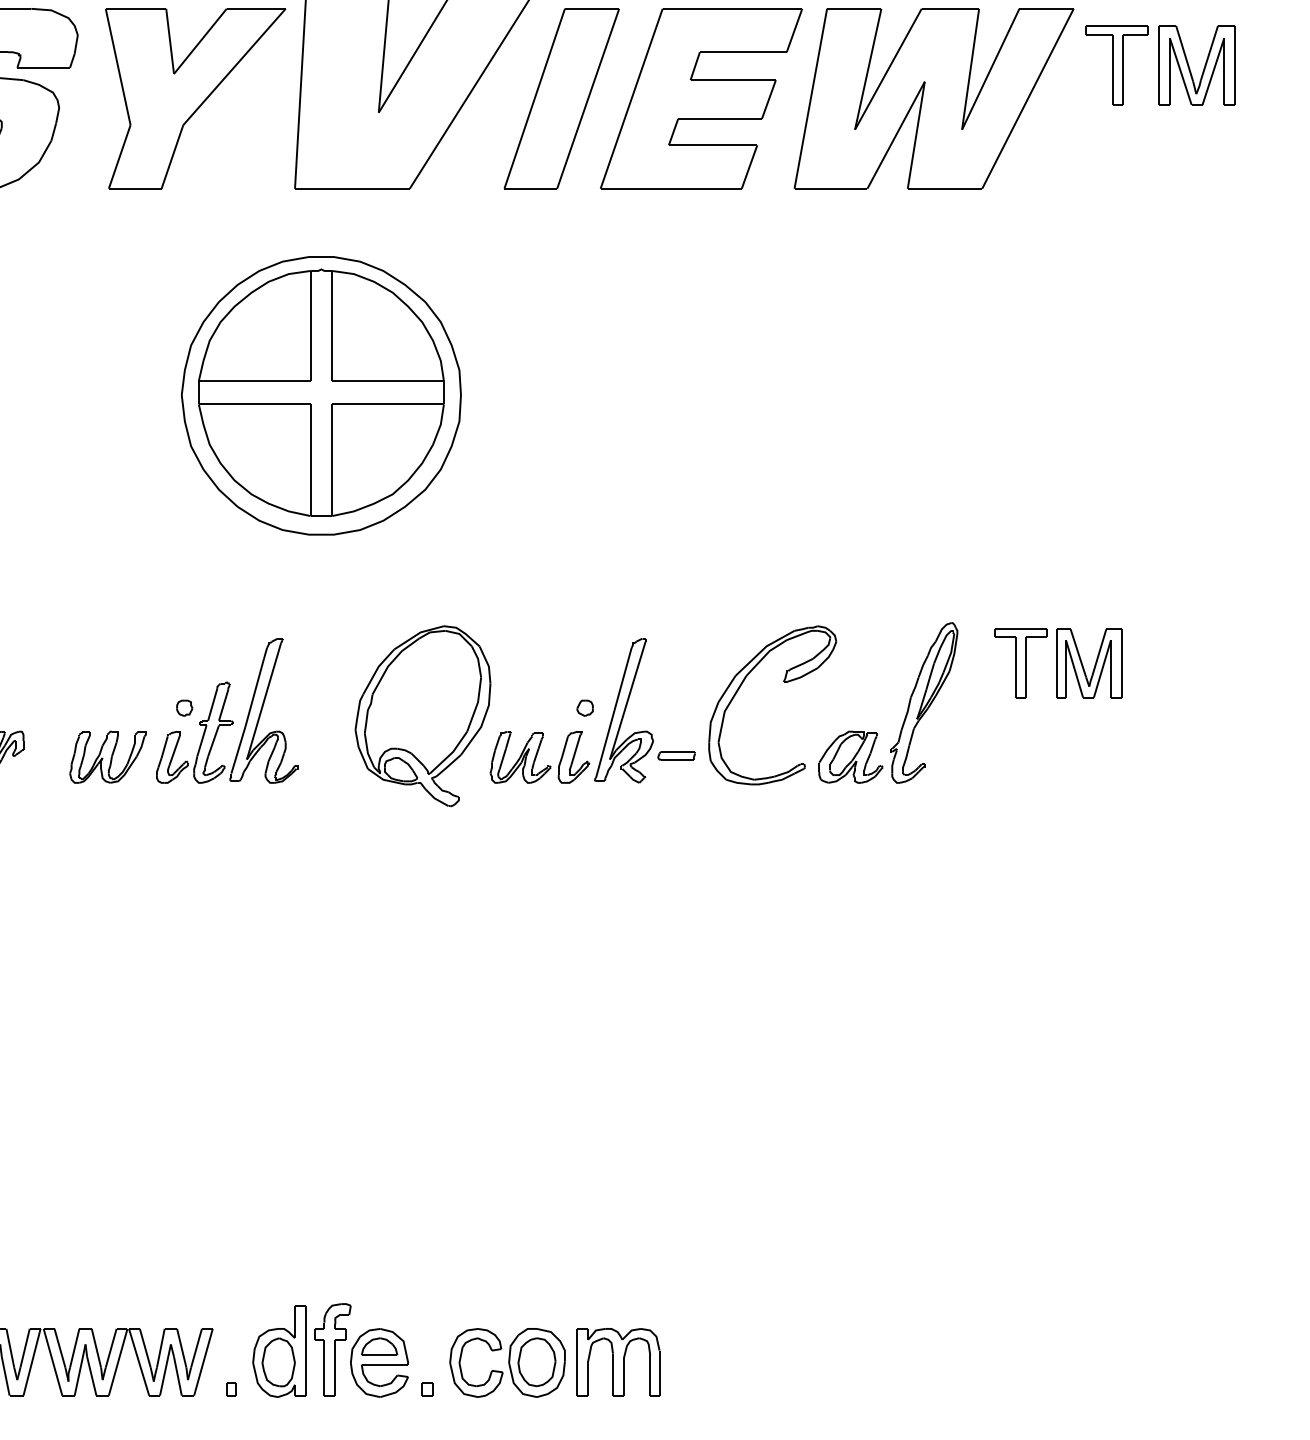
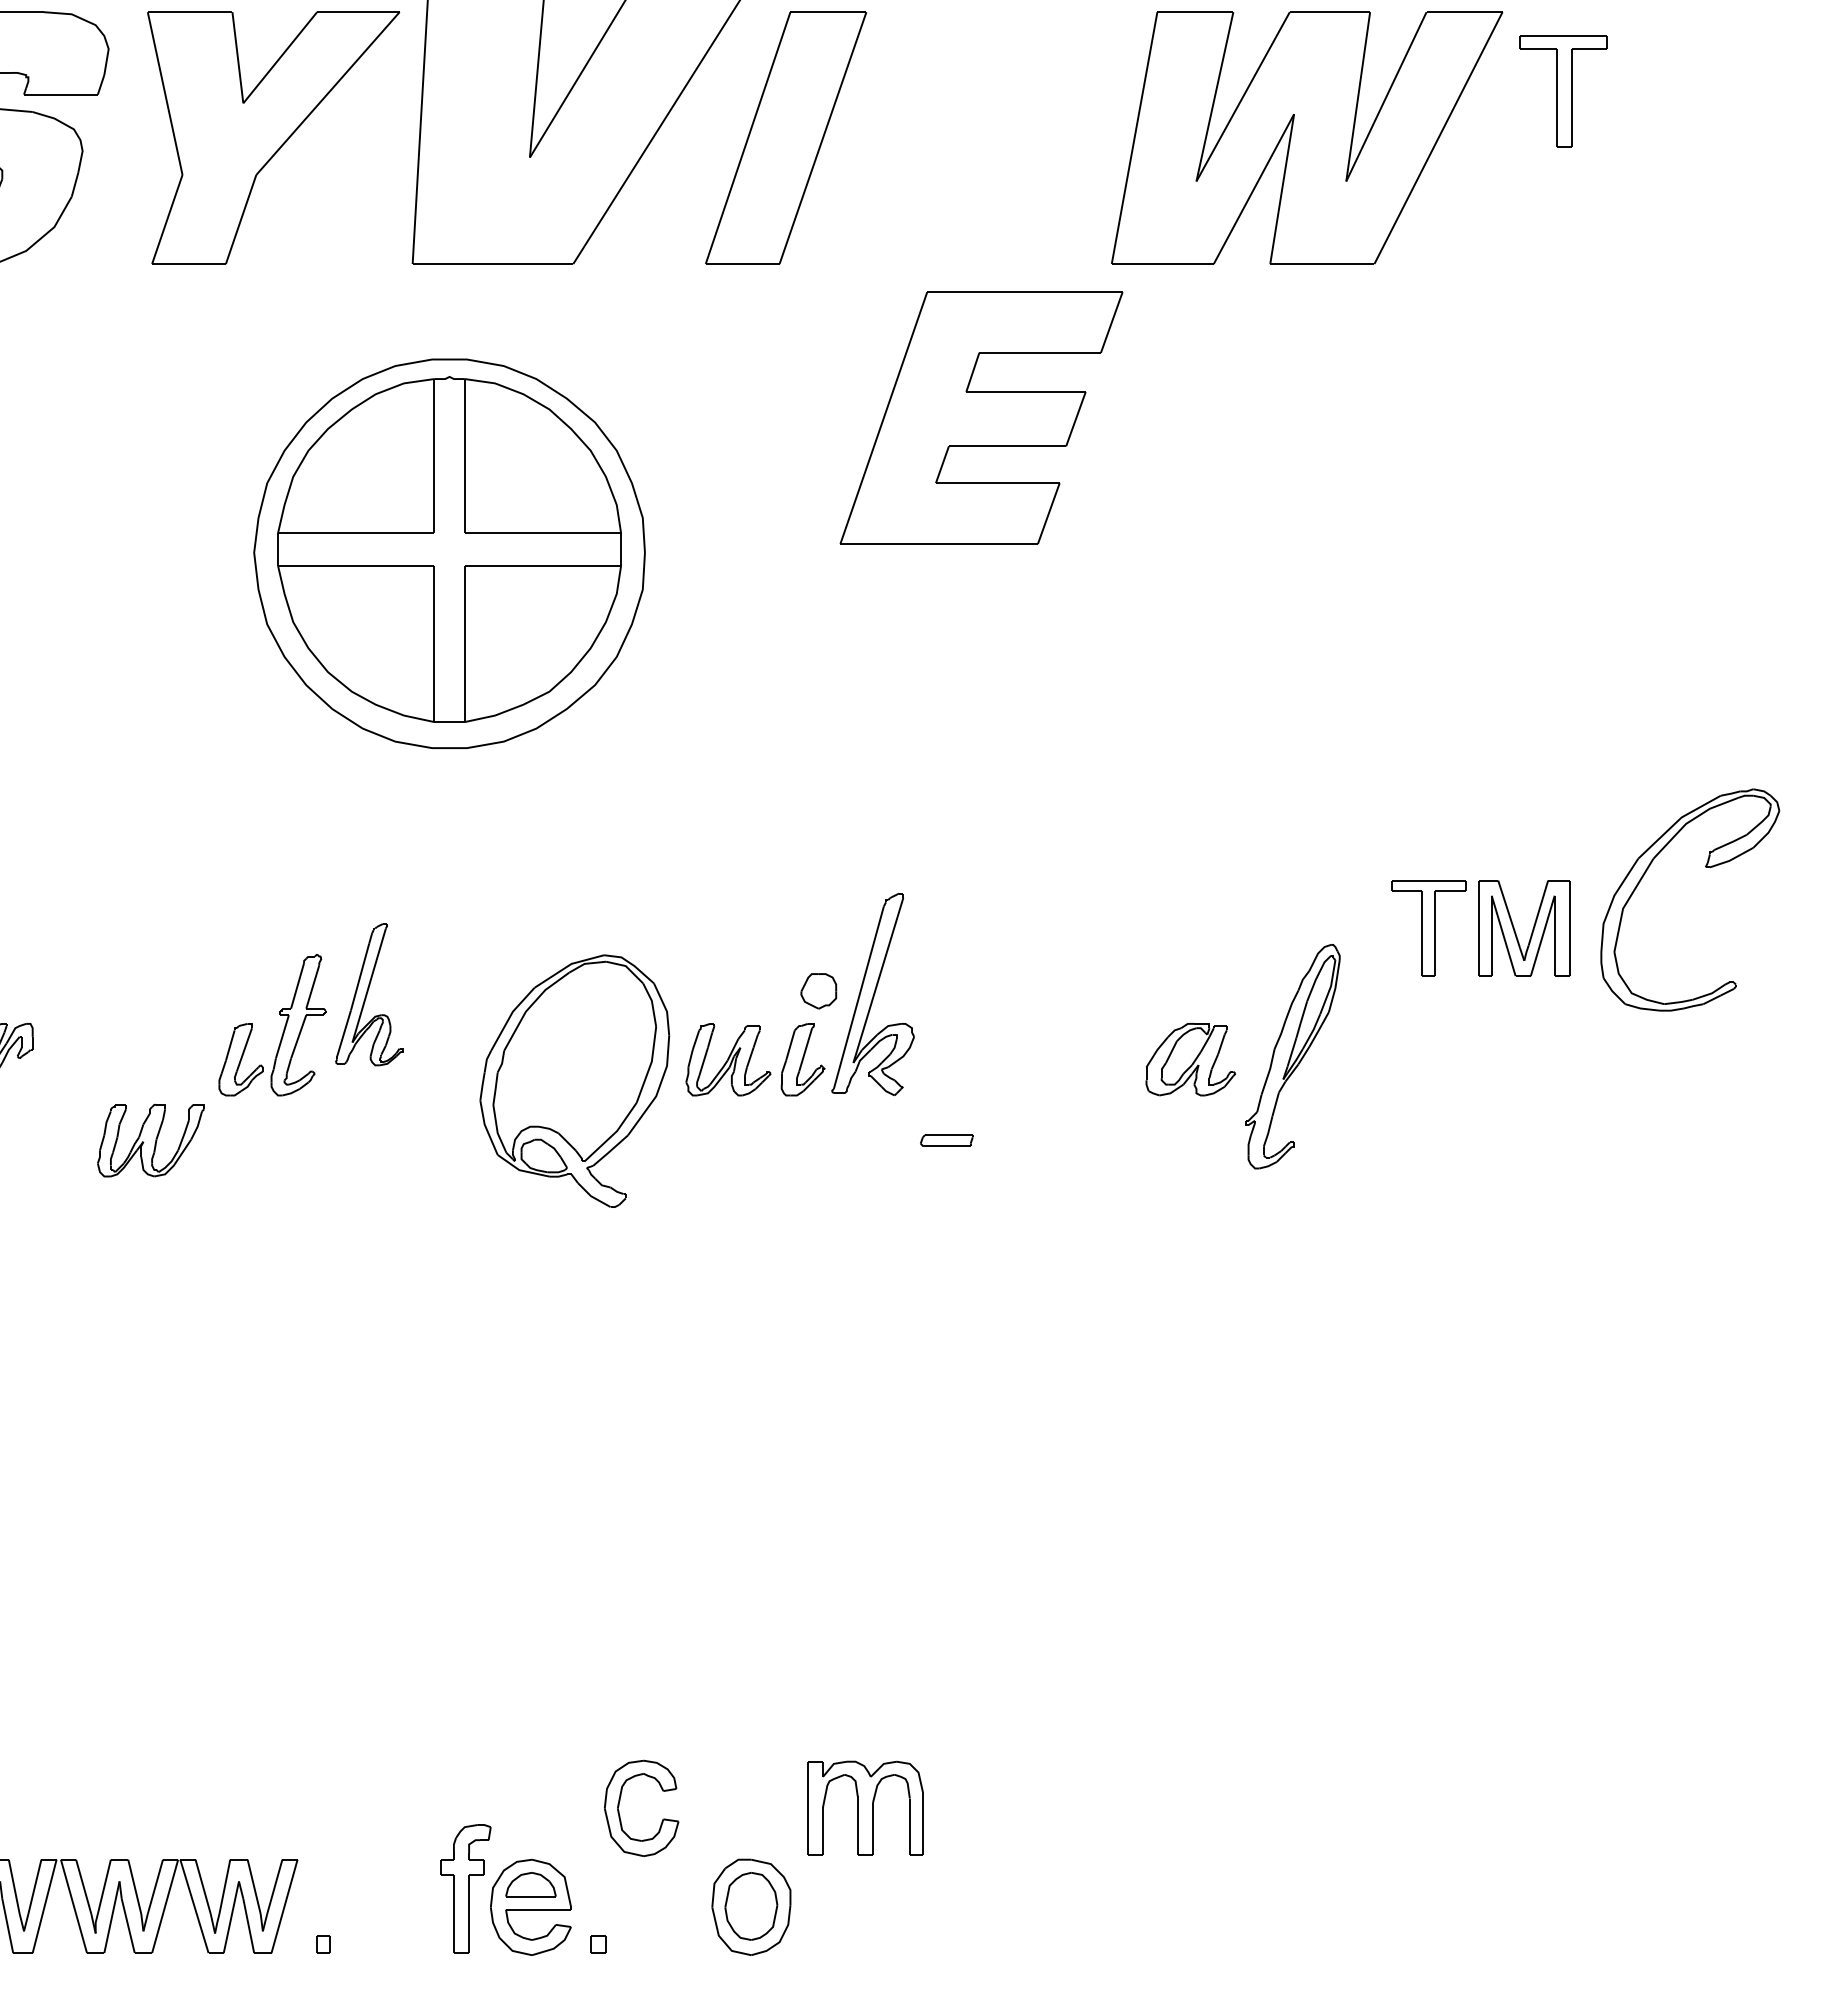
part: (1189, 66) -> (1664, 92), removed
part: (701, 98) -> (981, 417), moved
part: (783, 682) -> (1705, 867), moved
part: (923, 702) -> (1292, 1056), moved
part: (184, 707) -> (257, 990), removed
part: (584, 707) -> (818, 990), size x1.6
part: (263, 710) -> (368, 994), size x0.7
part: (422, 715) -> (574, 1080), moved
part: (676, 755) -> (946, 1140), moved
part: (107, 757) -> (150, 1140), moved
part: (279, 1350) -> (390, 1890), removed
part: (461, 1358) -> (620, 1801), moved
part: (618, 1361) -> (865, 1807), moved

